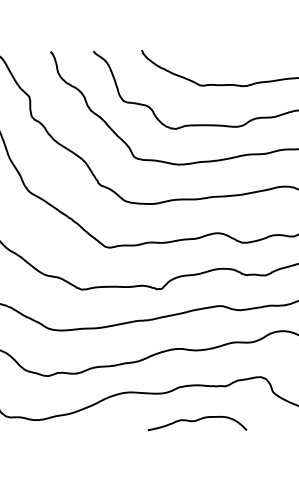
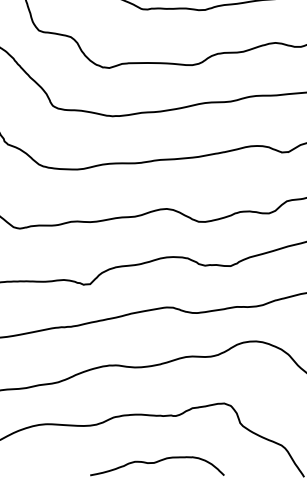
curve: (197, 421) -> (157, 463), moved

